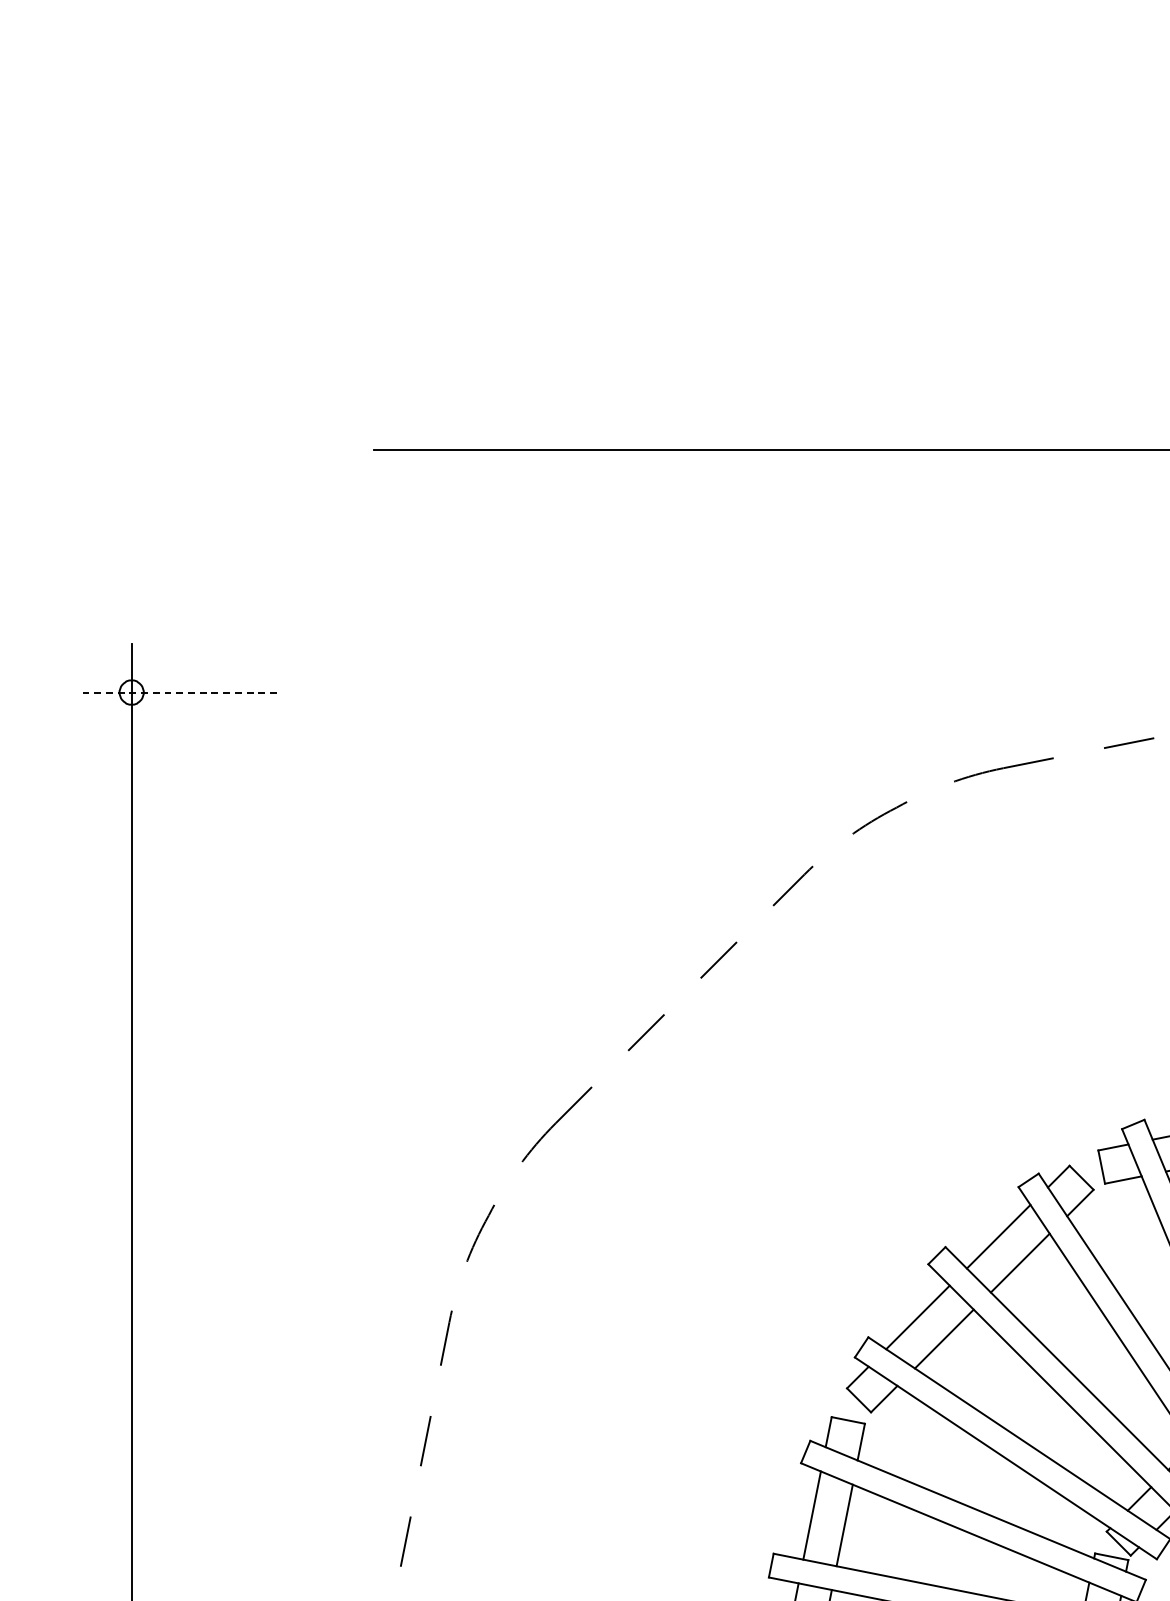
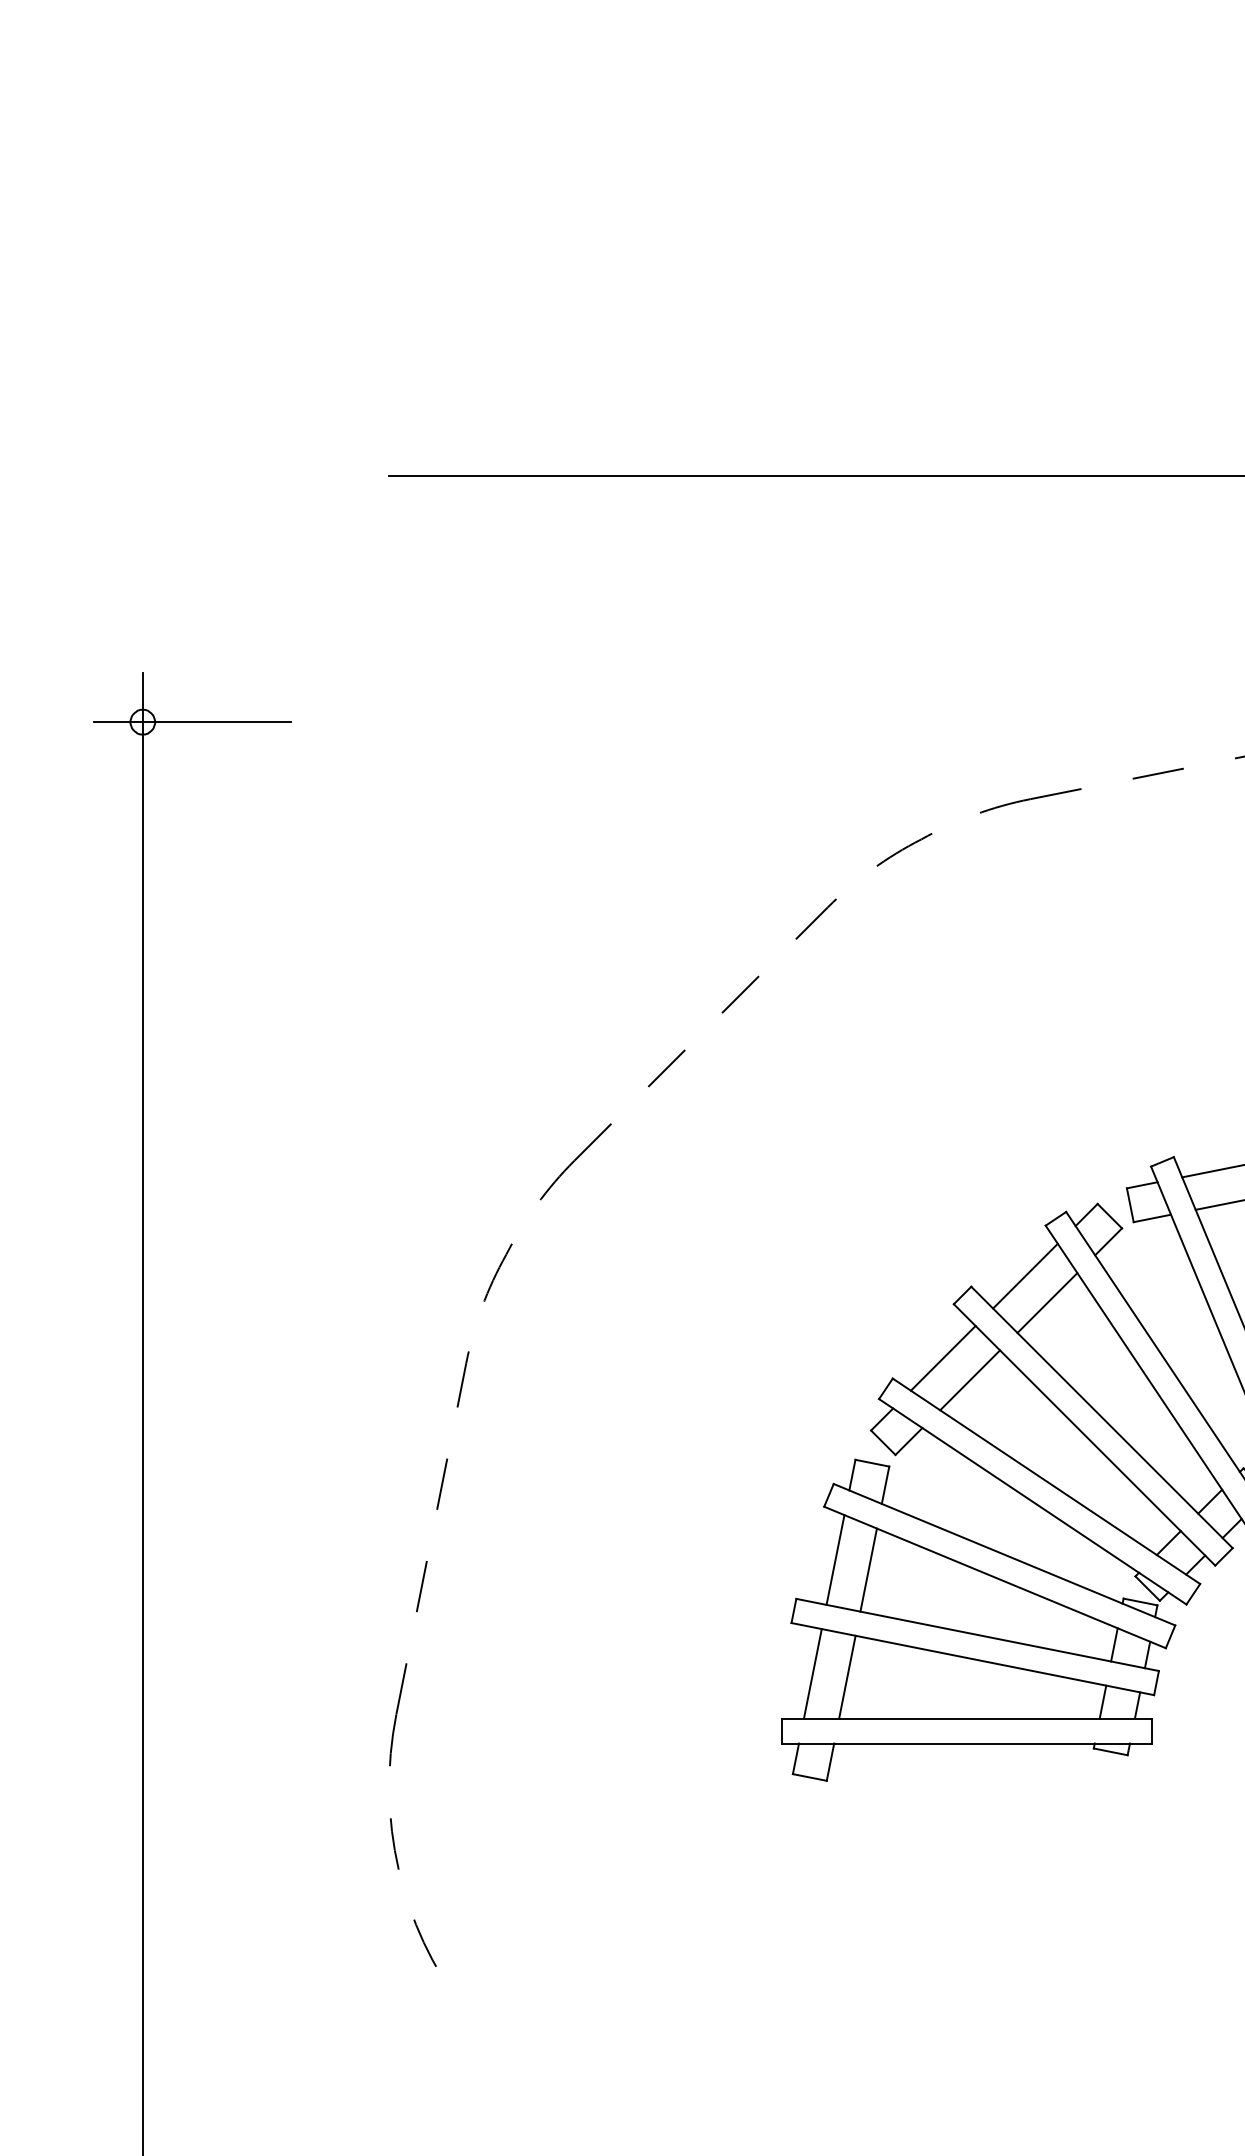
line: (180, 692) -> (192, 722), dashed -> solid

